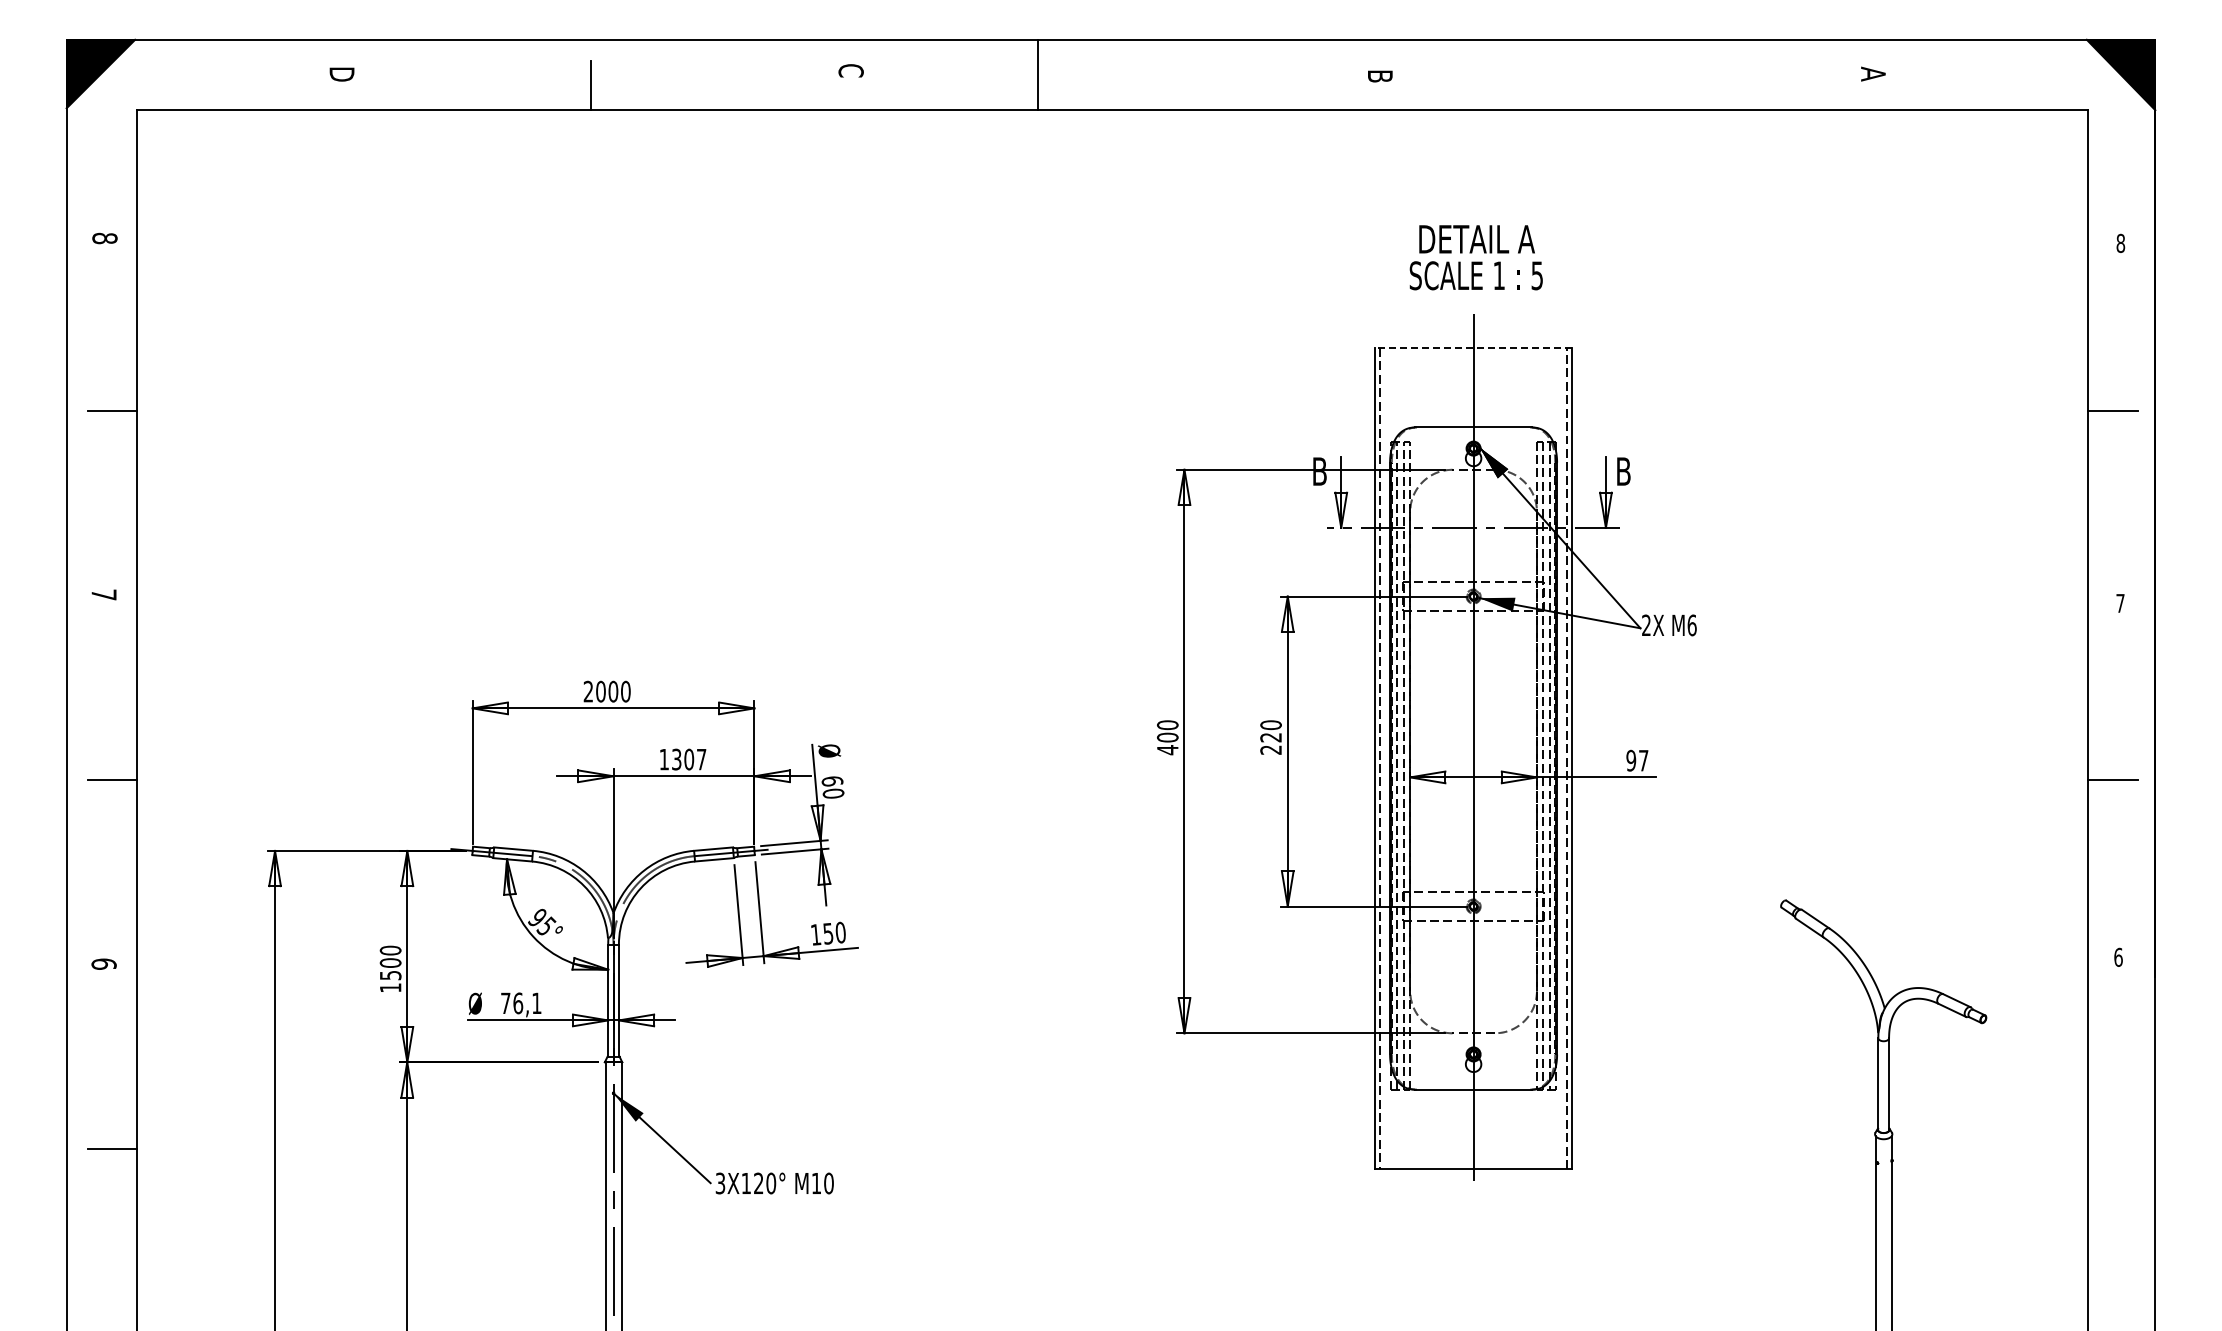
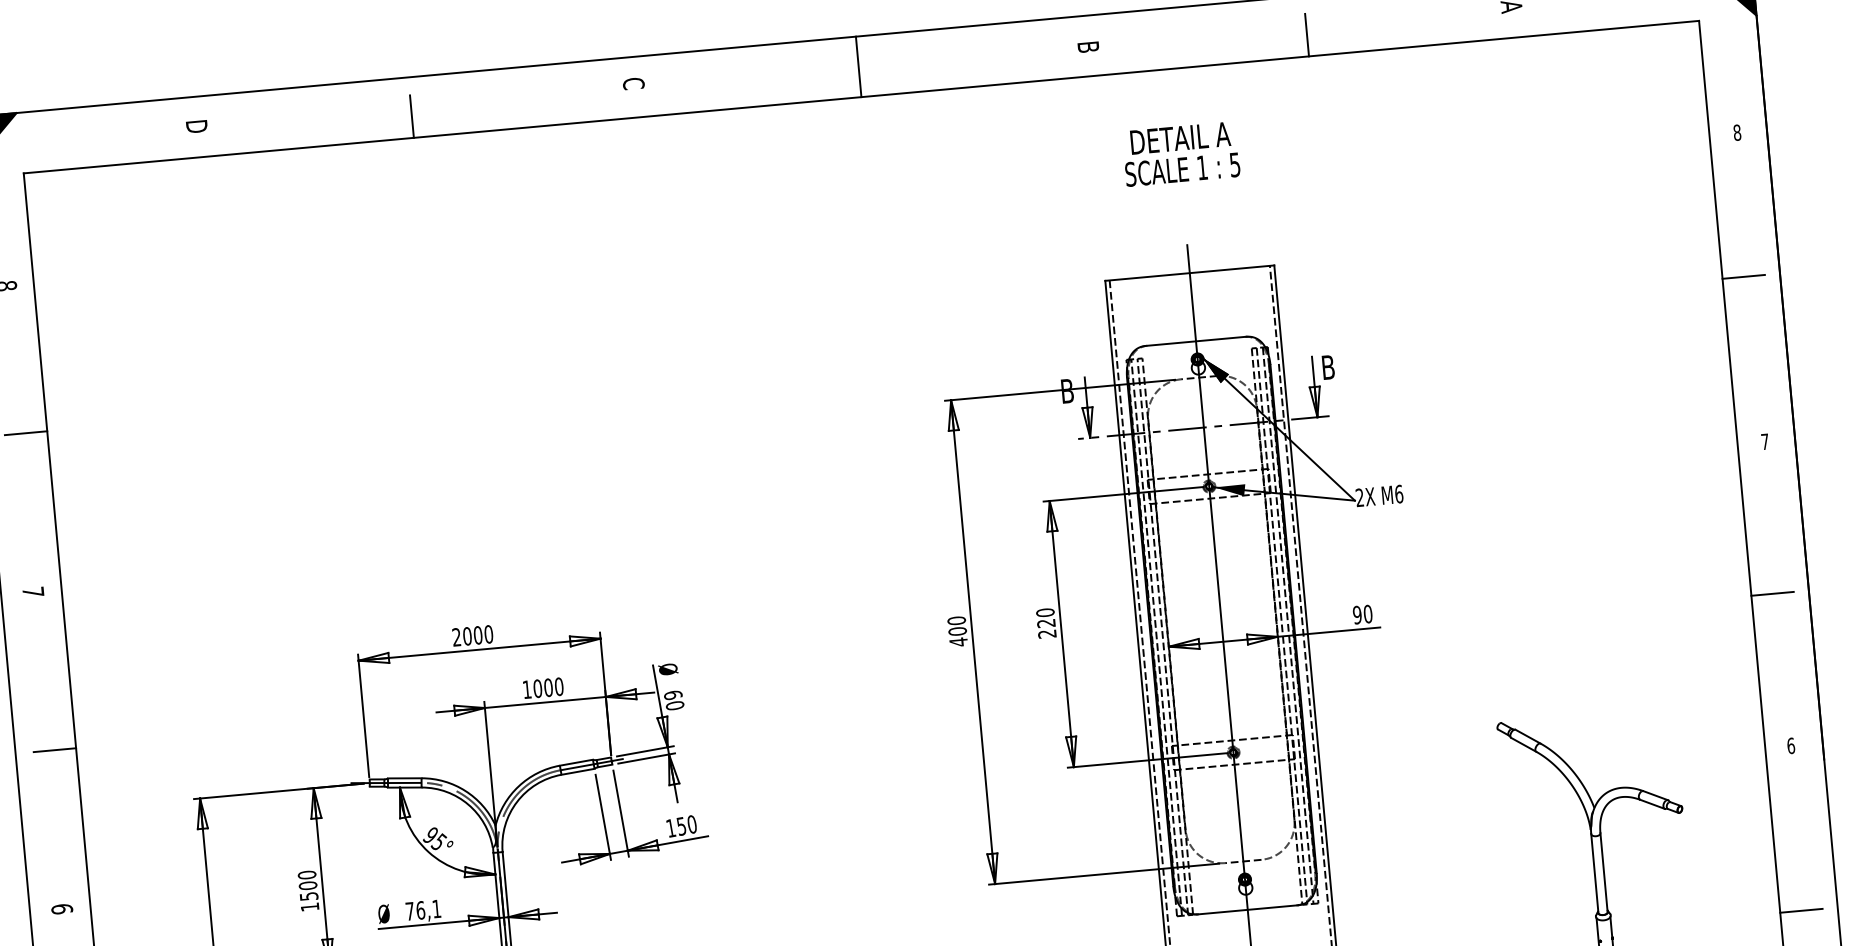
line: (1037, 74) -> (858, 66), moved
line: (1634, 85) -> (1307, 35), added
text: (1475, 257) -> (1180, 154), moved
line: (1473, 348) -> (1189, 273), dashed -> solid
text: (688, 759) -> (547, 687), 1307 -> 1000
text: (1643, 760) -> (1367, 613), 97 -> 90
line: (2112, 1148) -> (1800, 910), added

